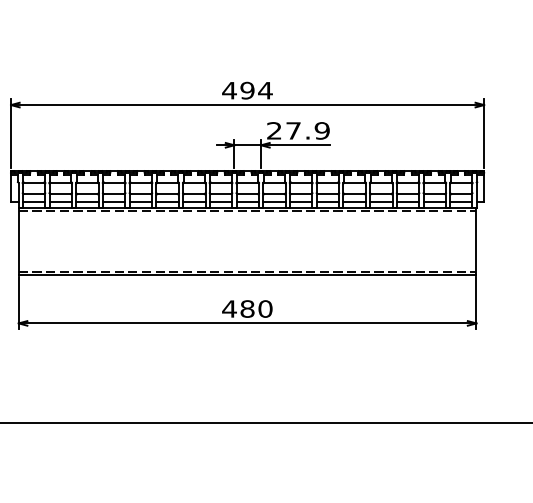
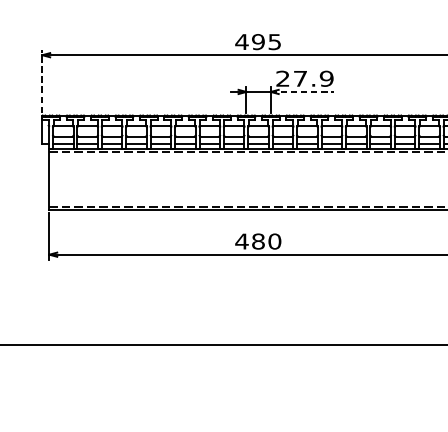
text: (265, 90) -> (274, 41), 494 -> 495
line: (11, 133) -> (42, 81), solid -> dashed
line: (296, 145) -> (303, 92), solid -> dashed

